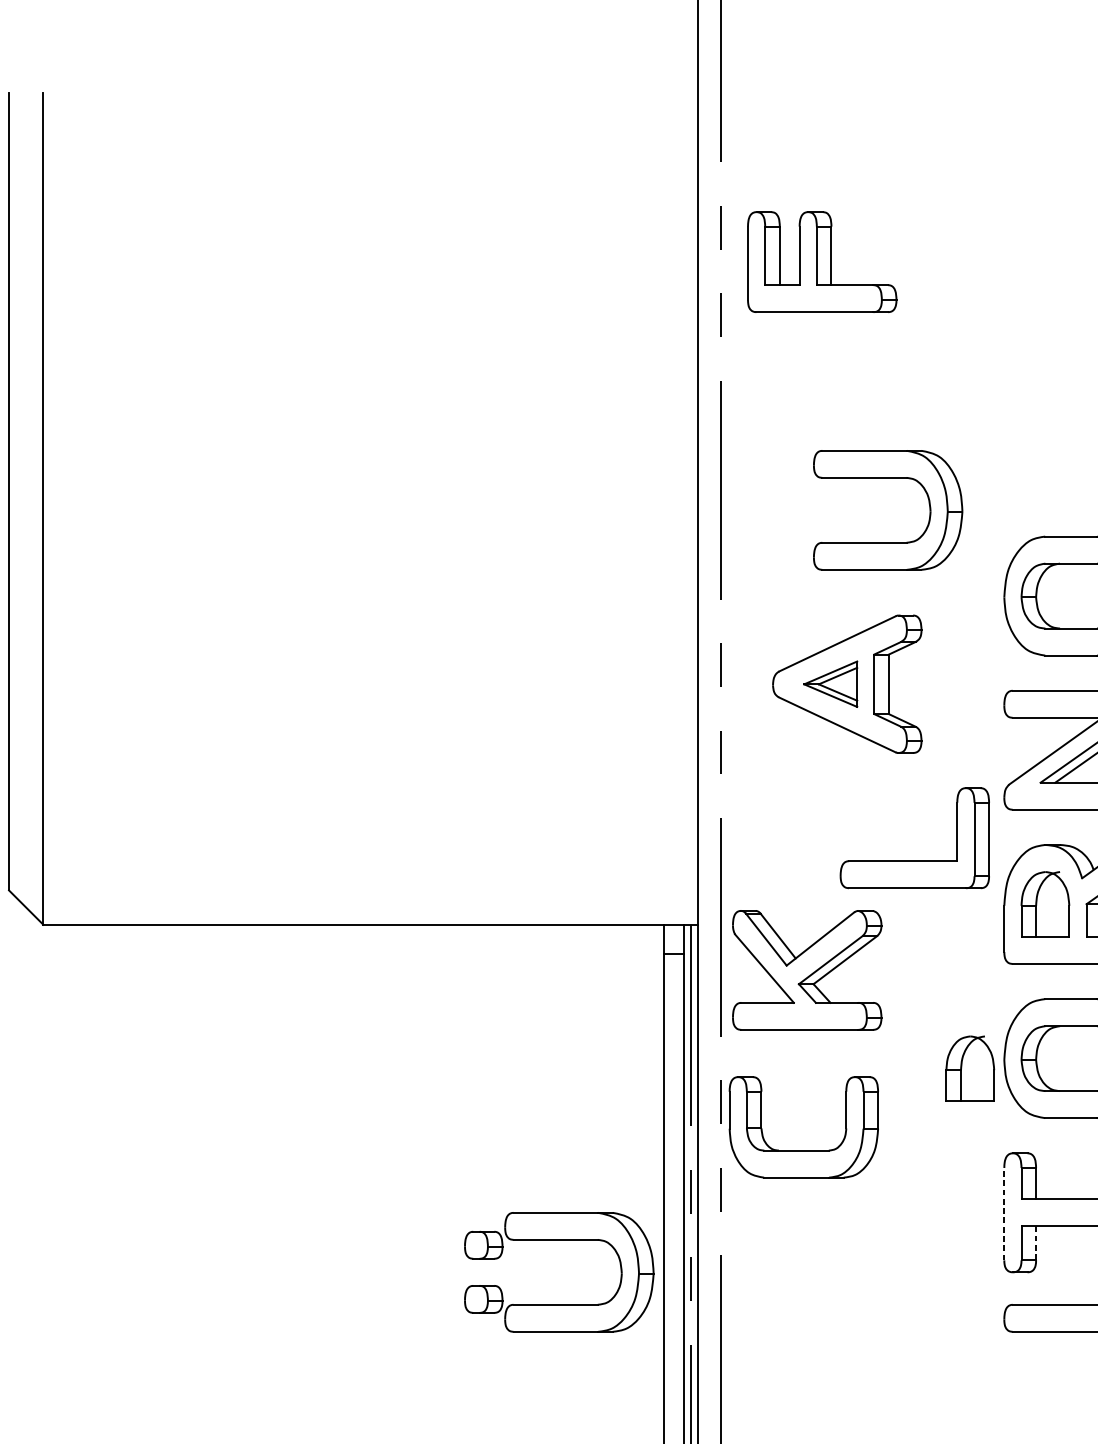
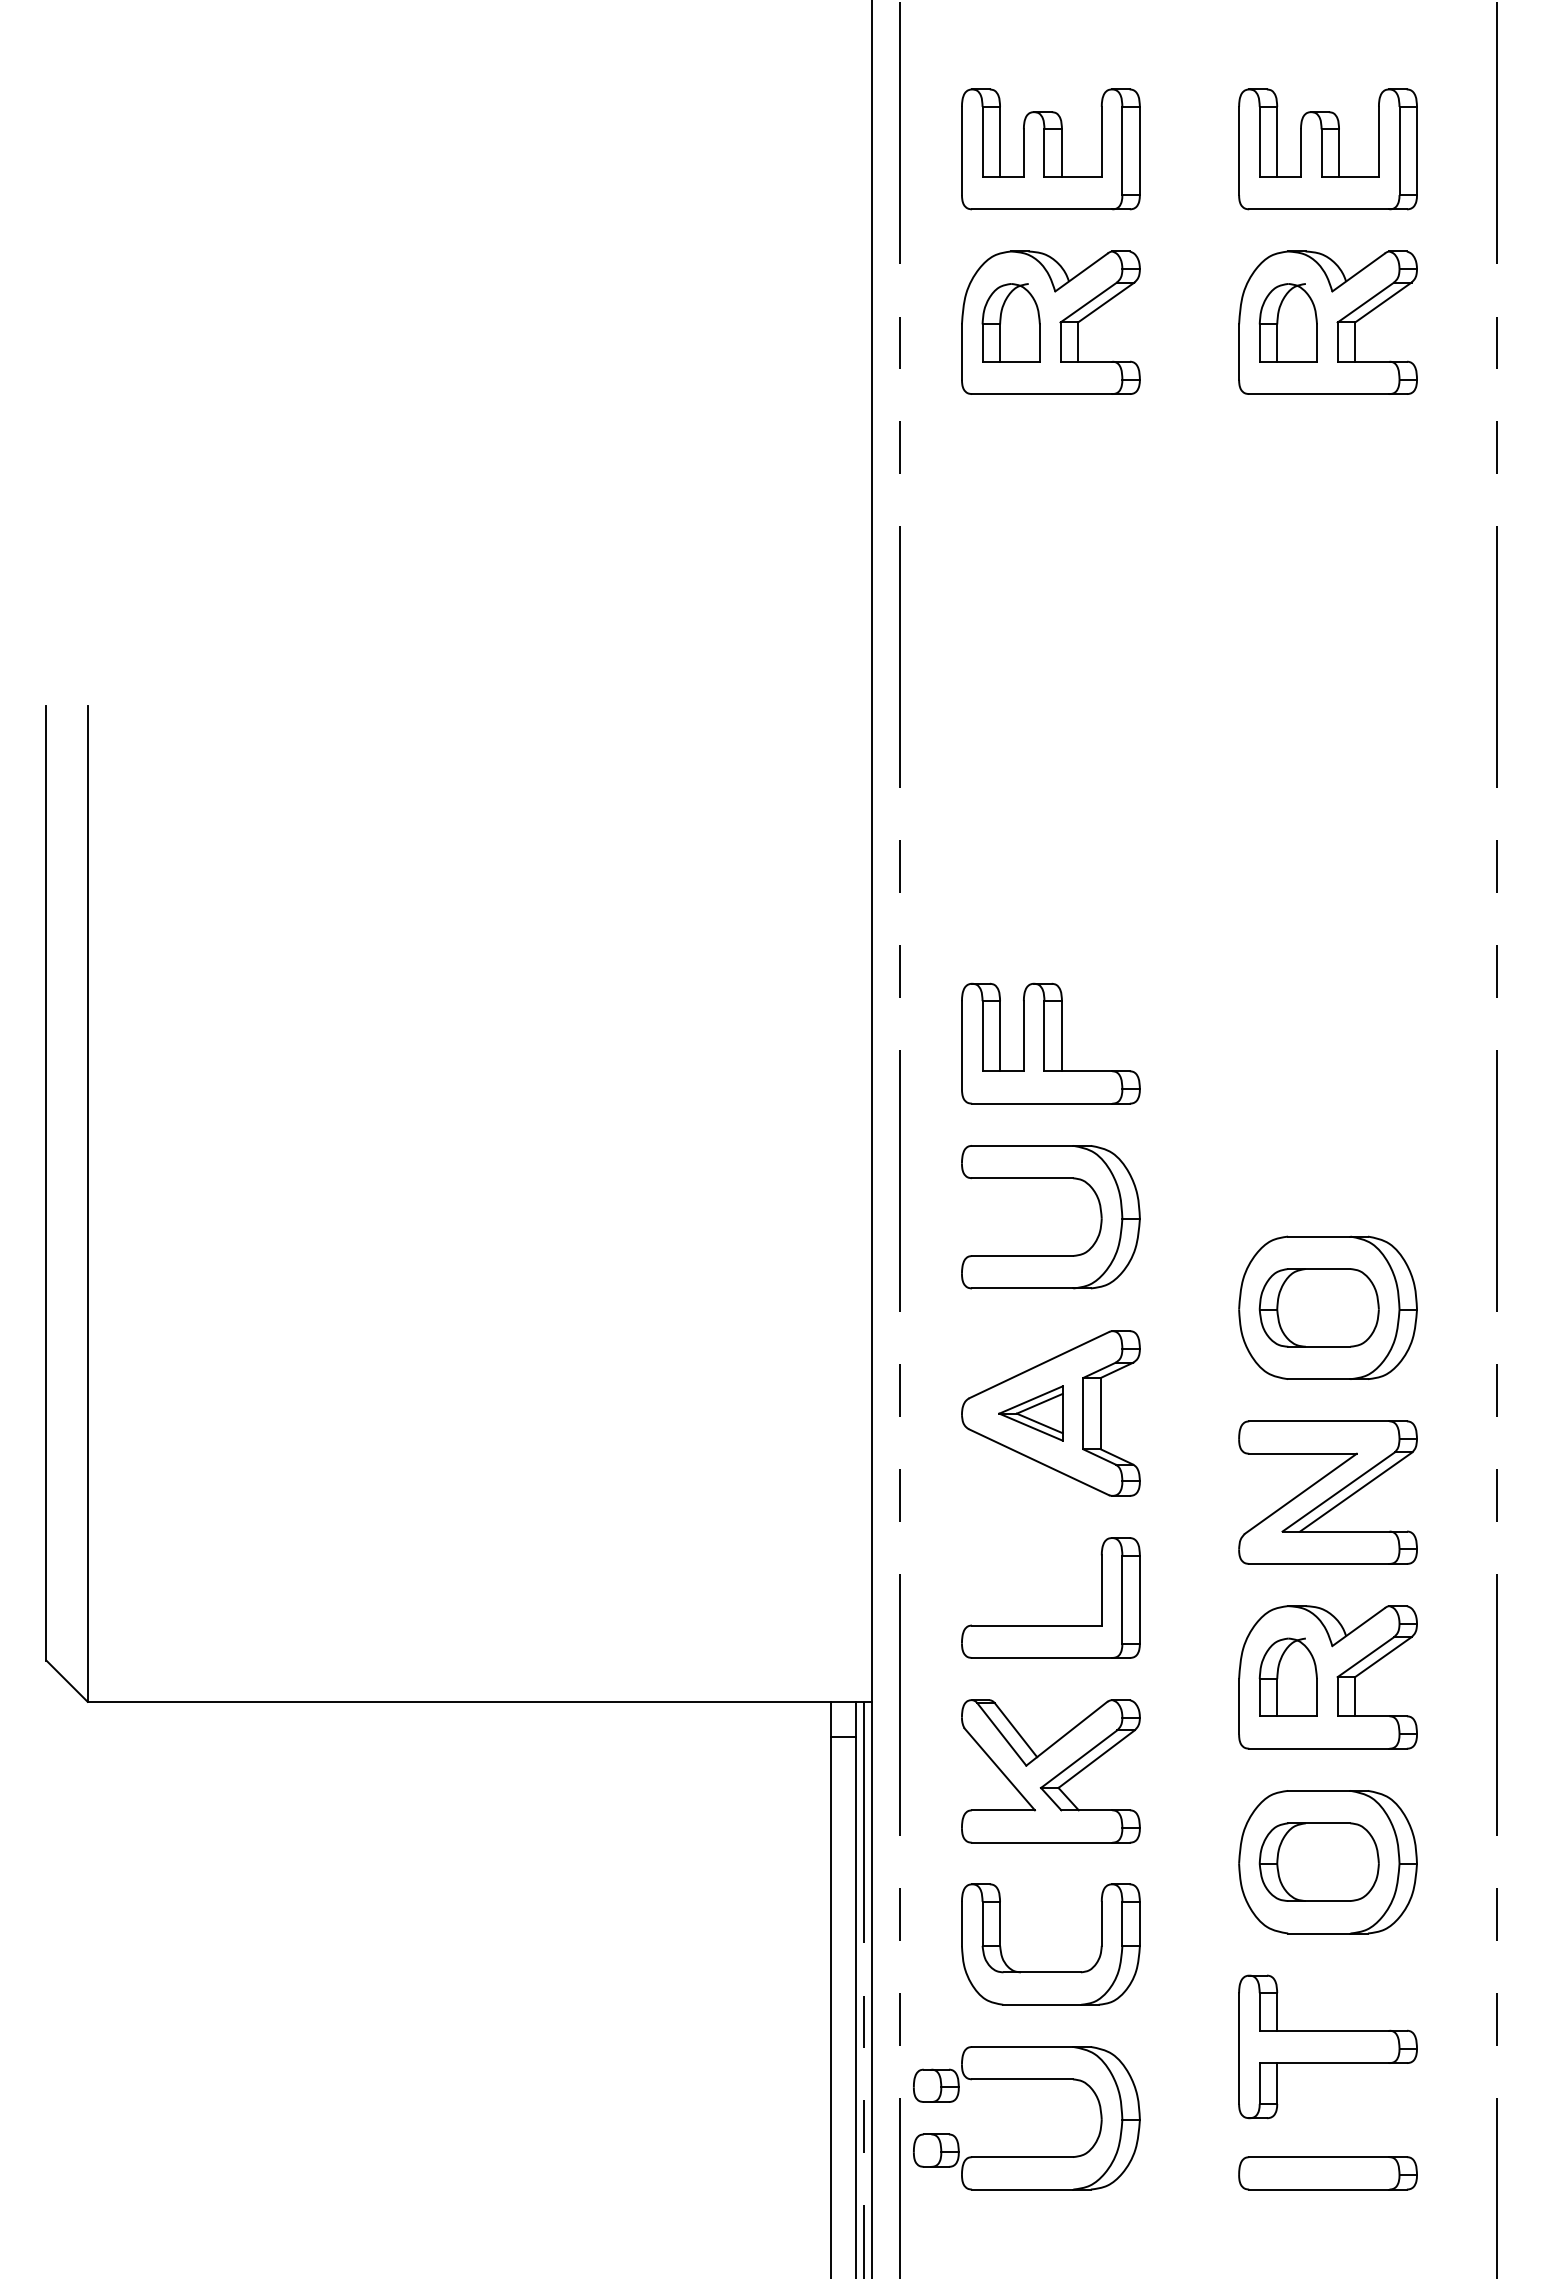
part: (821, 261) -> (1050, 1043), moved
part: (887, 542) -> (1050, 1255), moved
part: (914, 861) -> (1050, 1625), moved
part: (806, 970) -> (1050, 1771), moved
part: (969, 1068) -> (1197, 1873), removed
part: (803, 1149) -> (1050, 1971), moved
line: (1004, 1214) -> (1239, 2048), dashed -> solid
line: (1036, 1244) -> (1277, 2084), dashed -> solid
part: (559, 1304) -> (1026, 2156), moved

